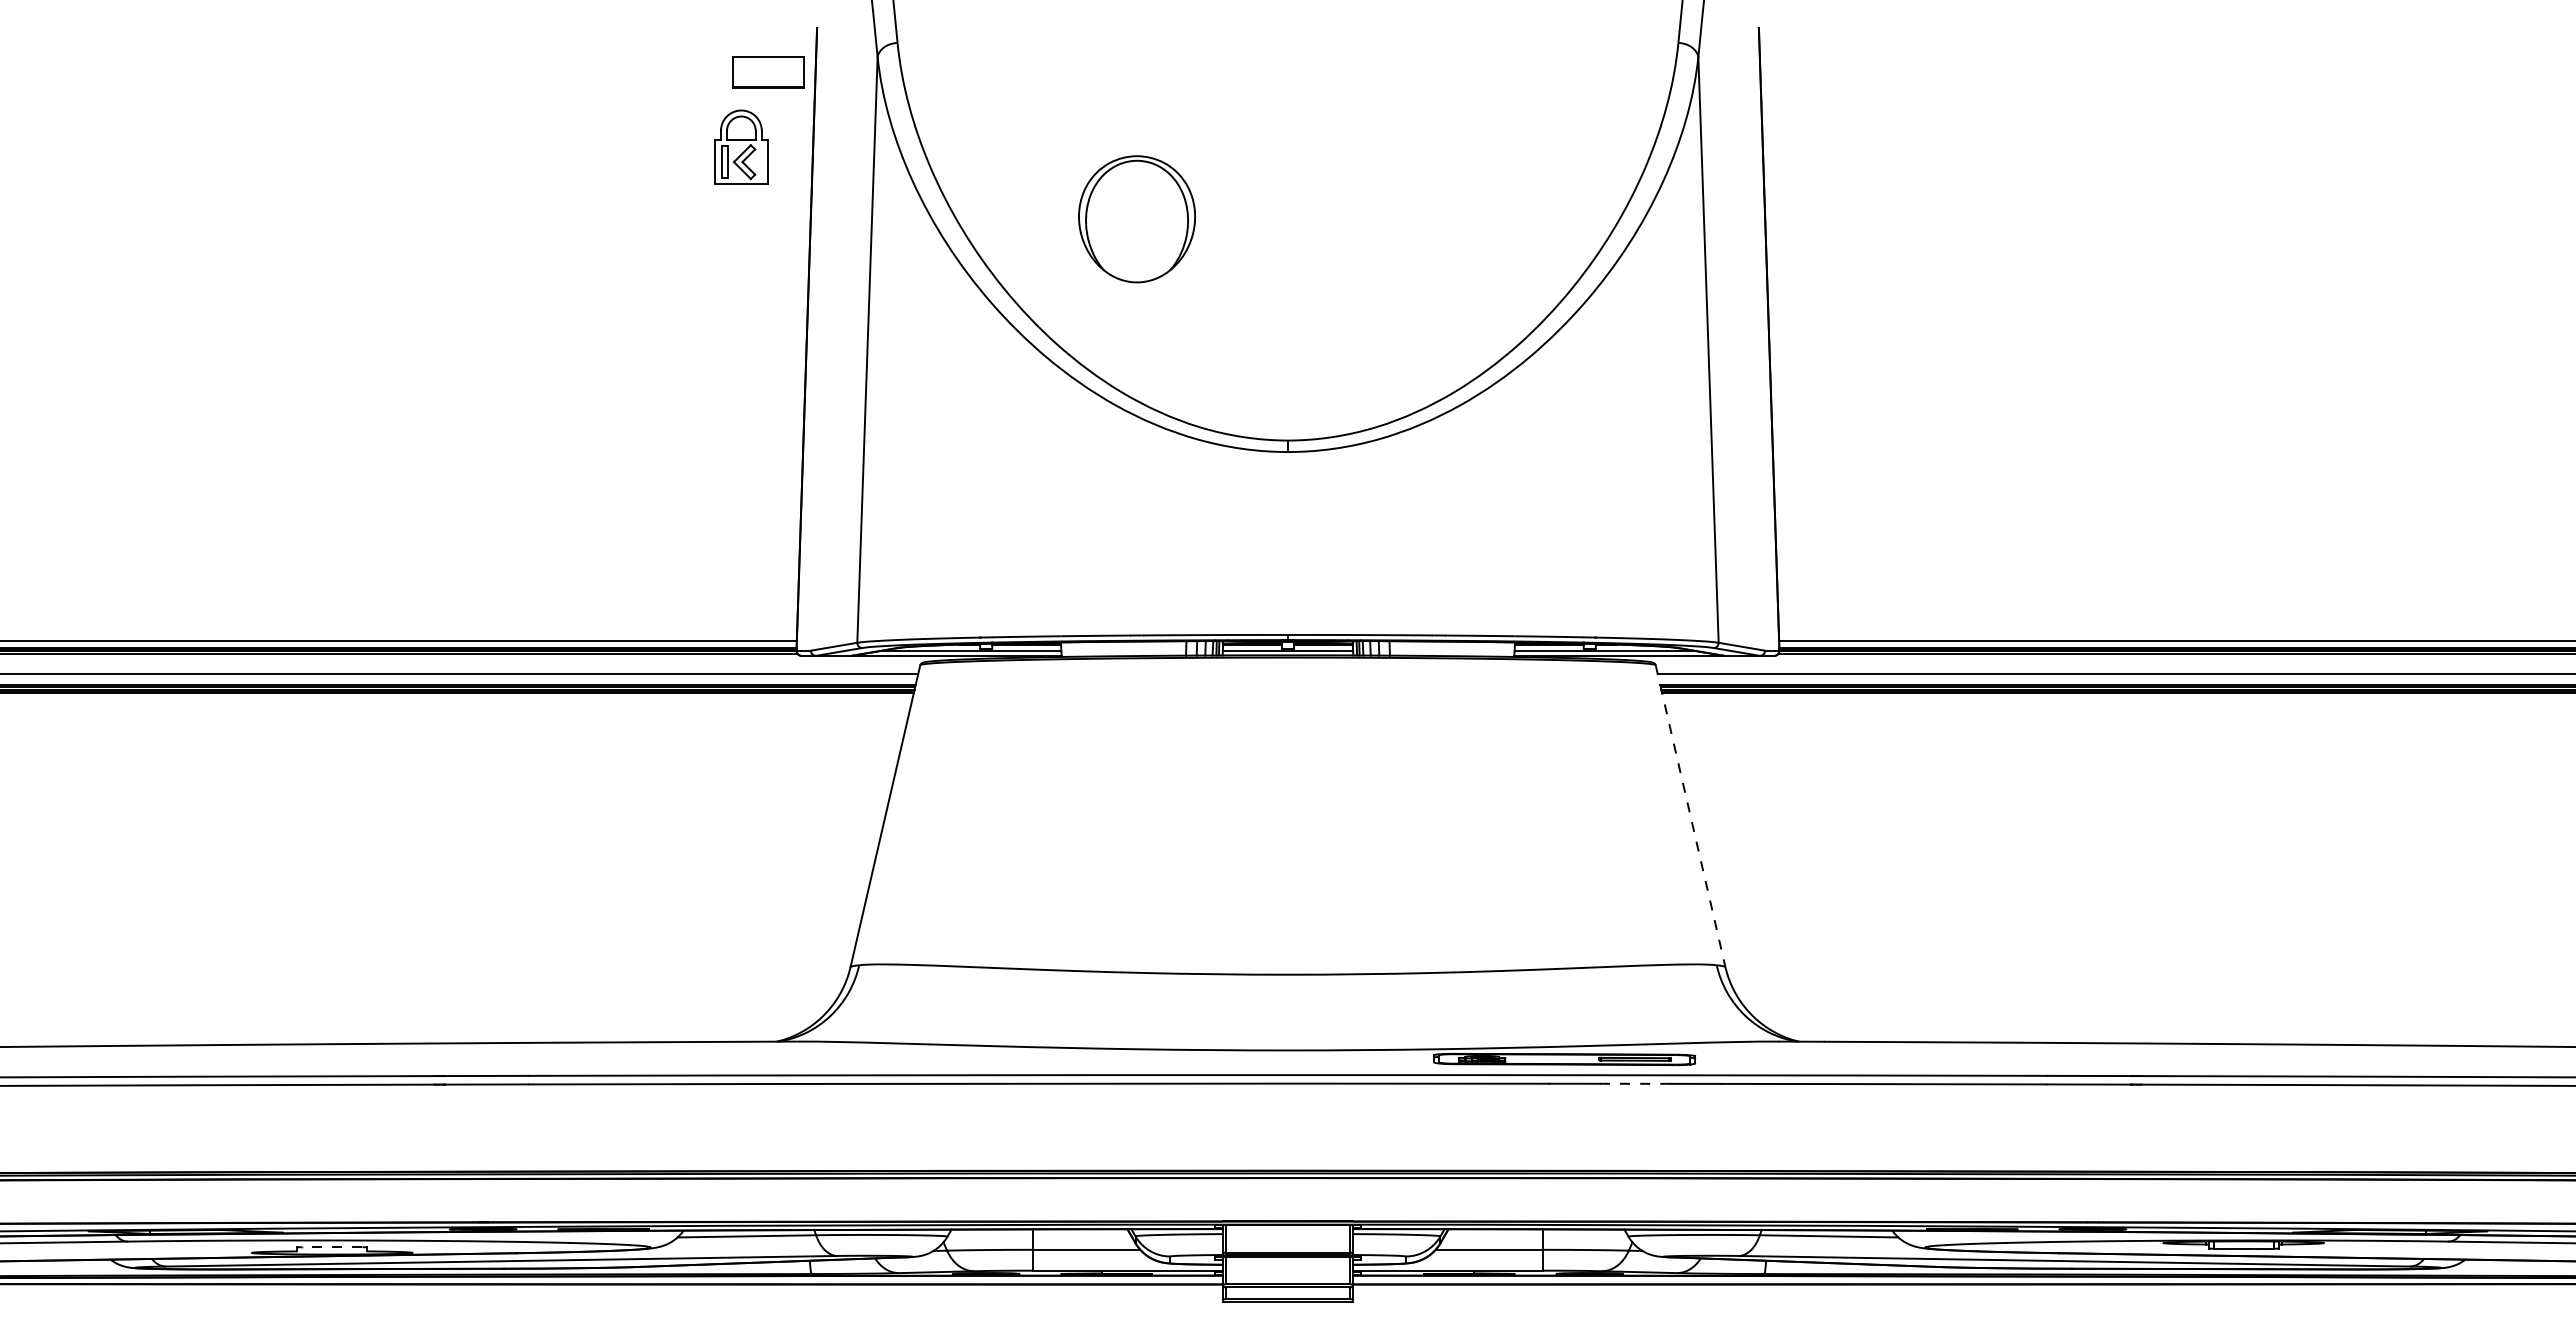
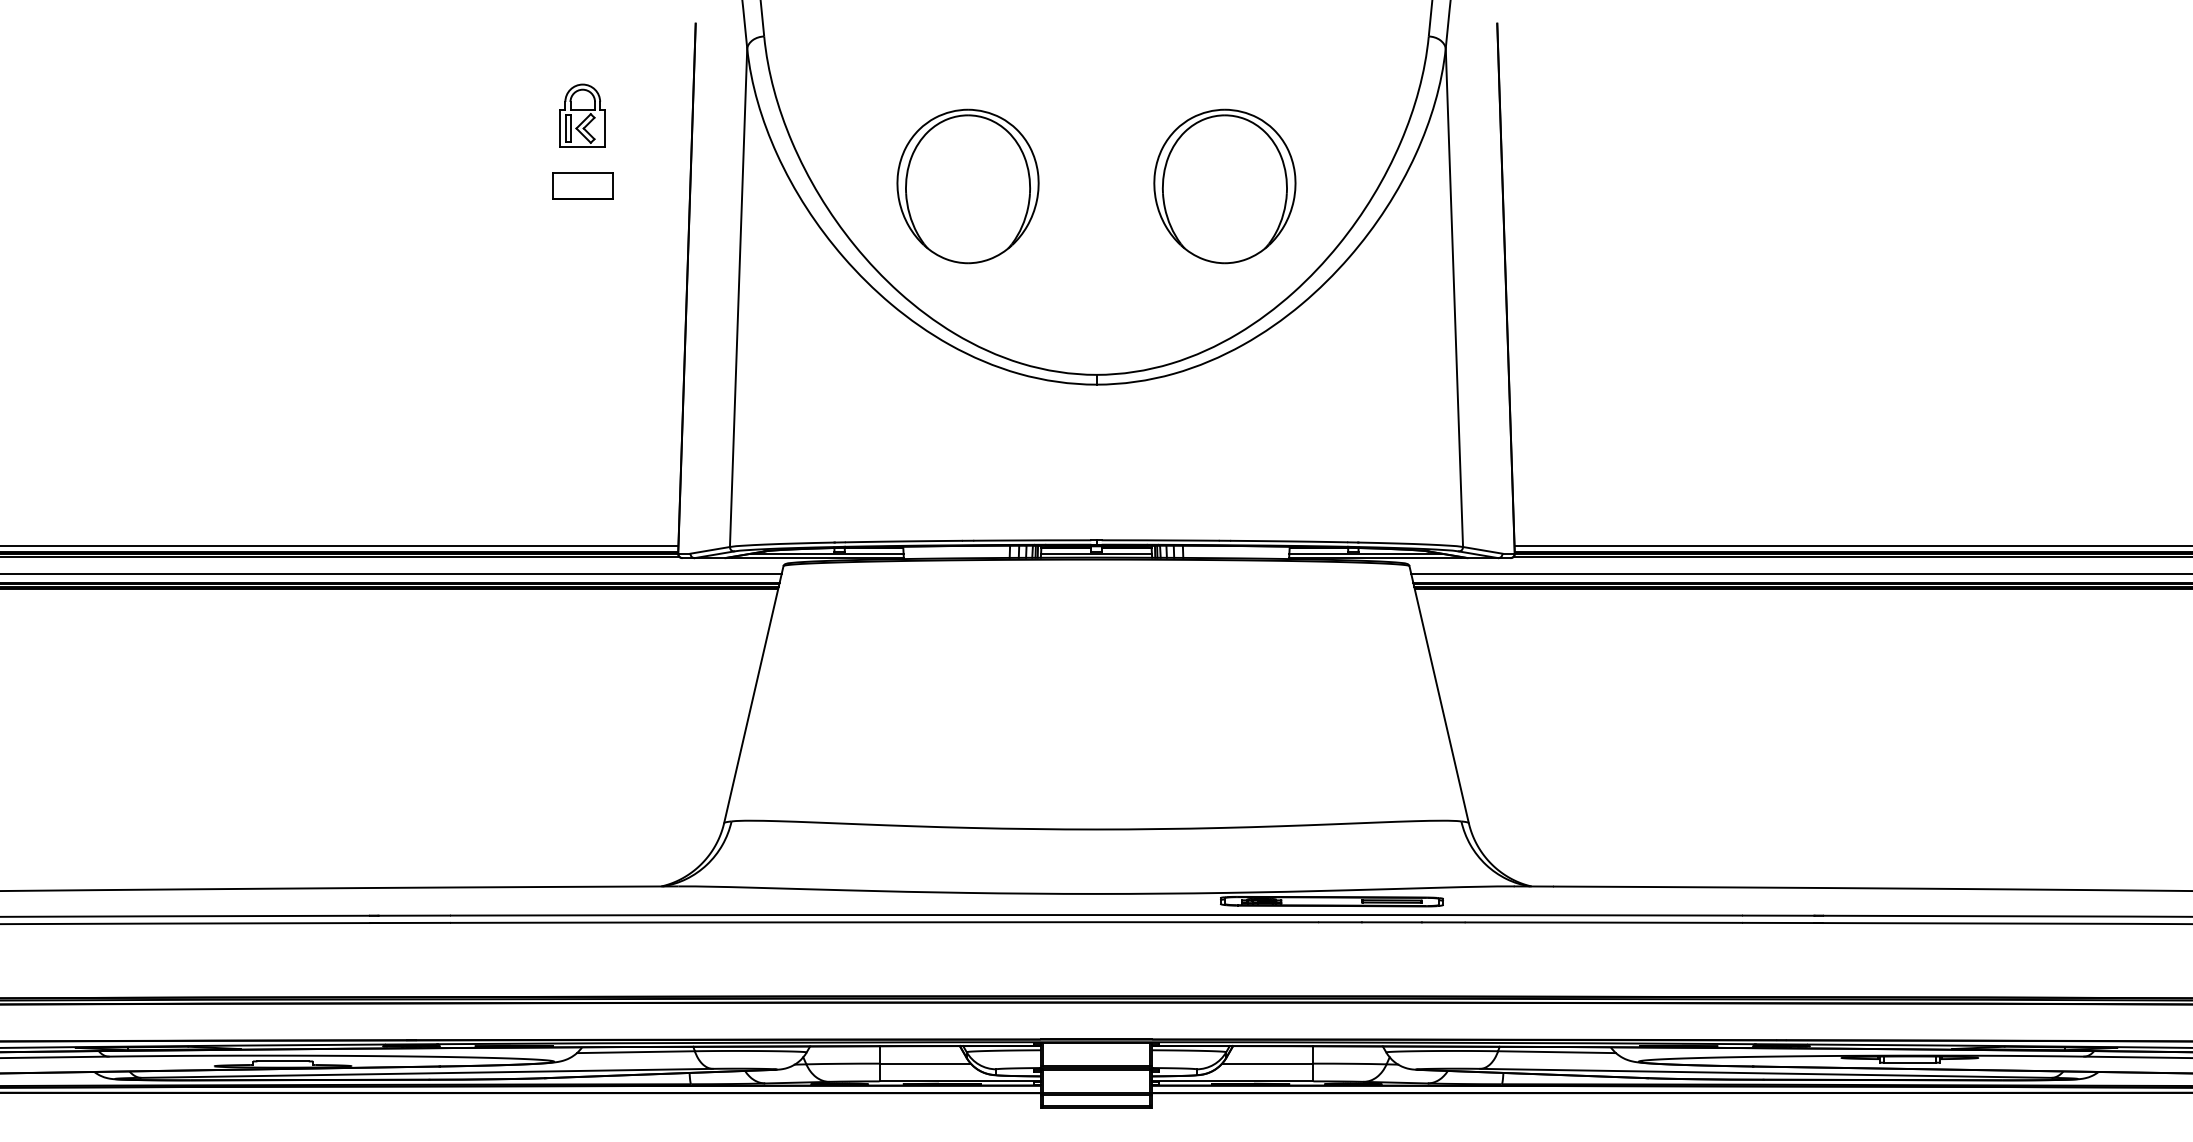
part: (768, 72) -> (582, 185), moved
part: (741, 146) -> (582, 115), moved
part: (1136, 219) -> (967, 186), size x1.43
part: (1438, 219) -> (1224, 186), added
line: (1690, 816) -> (1439, 694), dashed -> solid
line: (1634, 1083) -> (1391, 922), dashed -> solid
line: (331, 1247) -> (282, 1061), dashed -> solid

